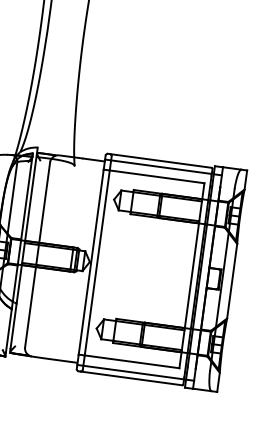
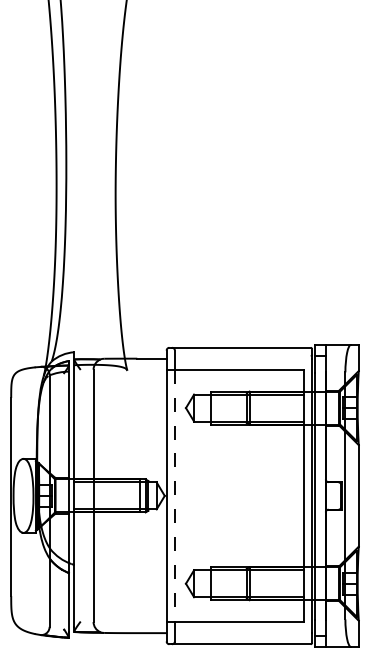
line: (157, 167) -> (238, 356), removed
line: (96, 263) -> (174, 496), solid -> dashed
line: (130, 372) -> (239, 636), removed

